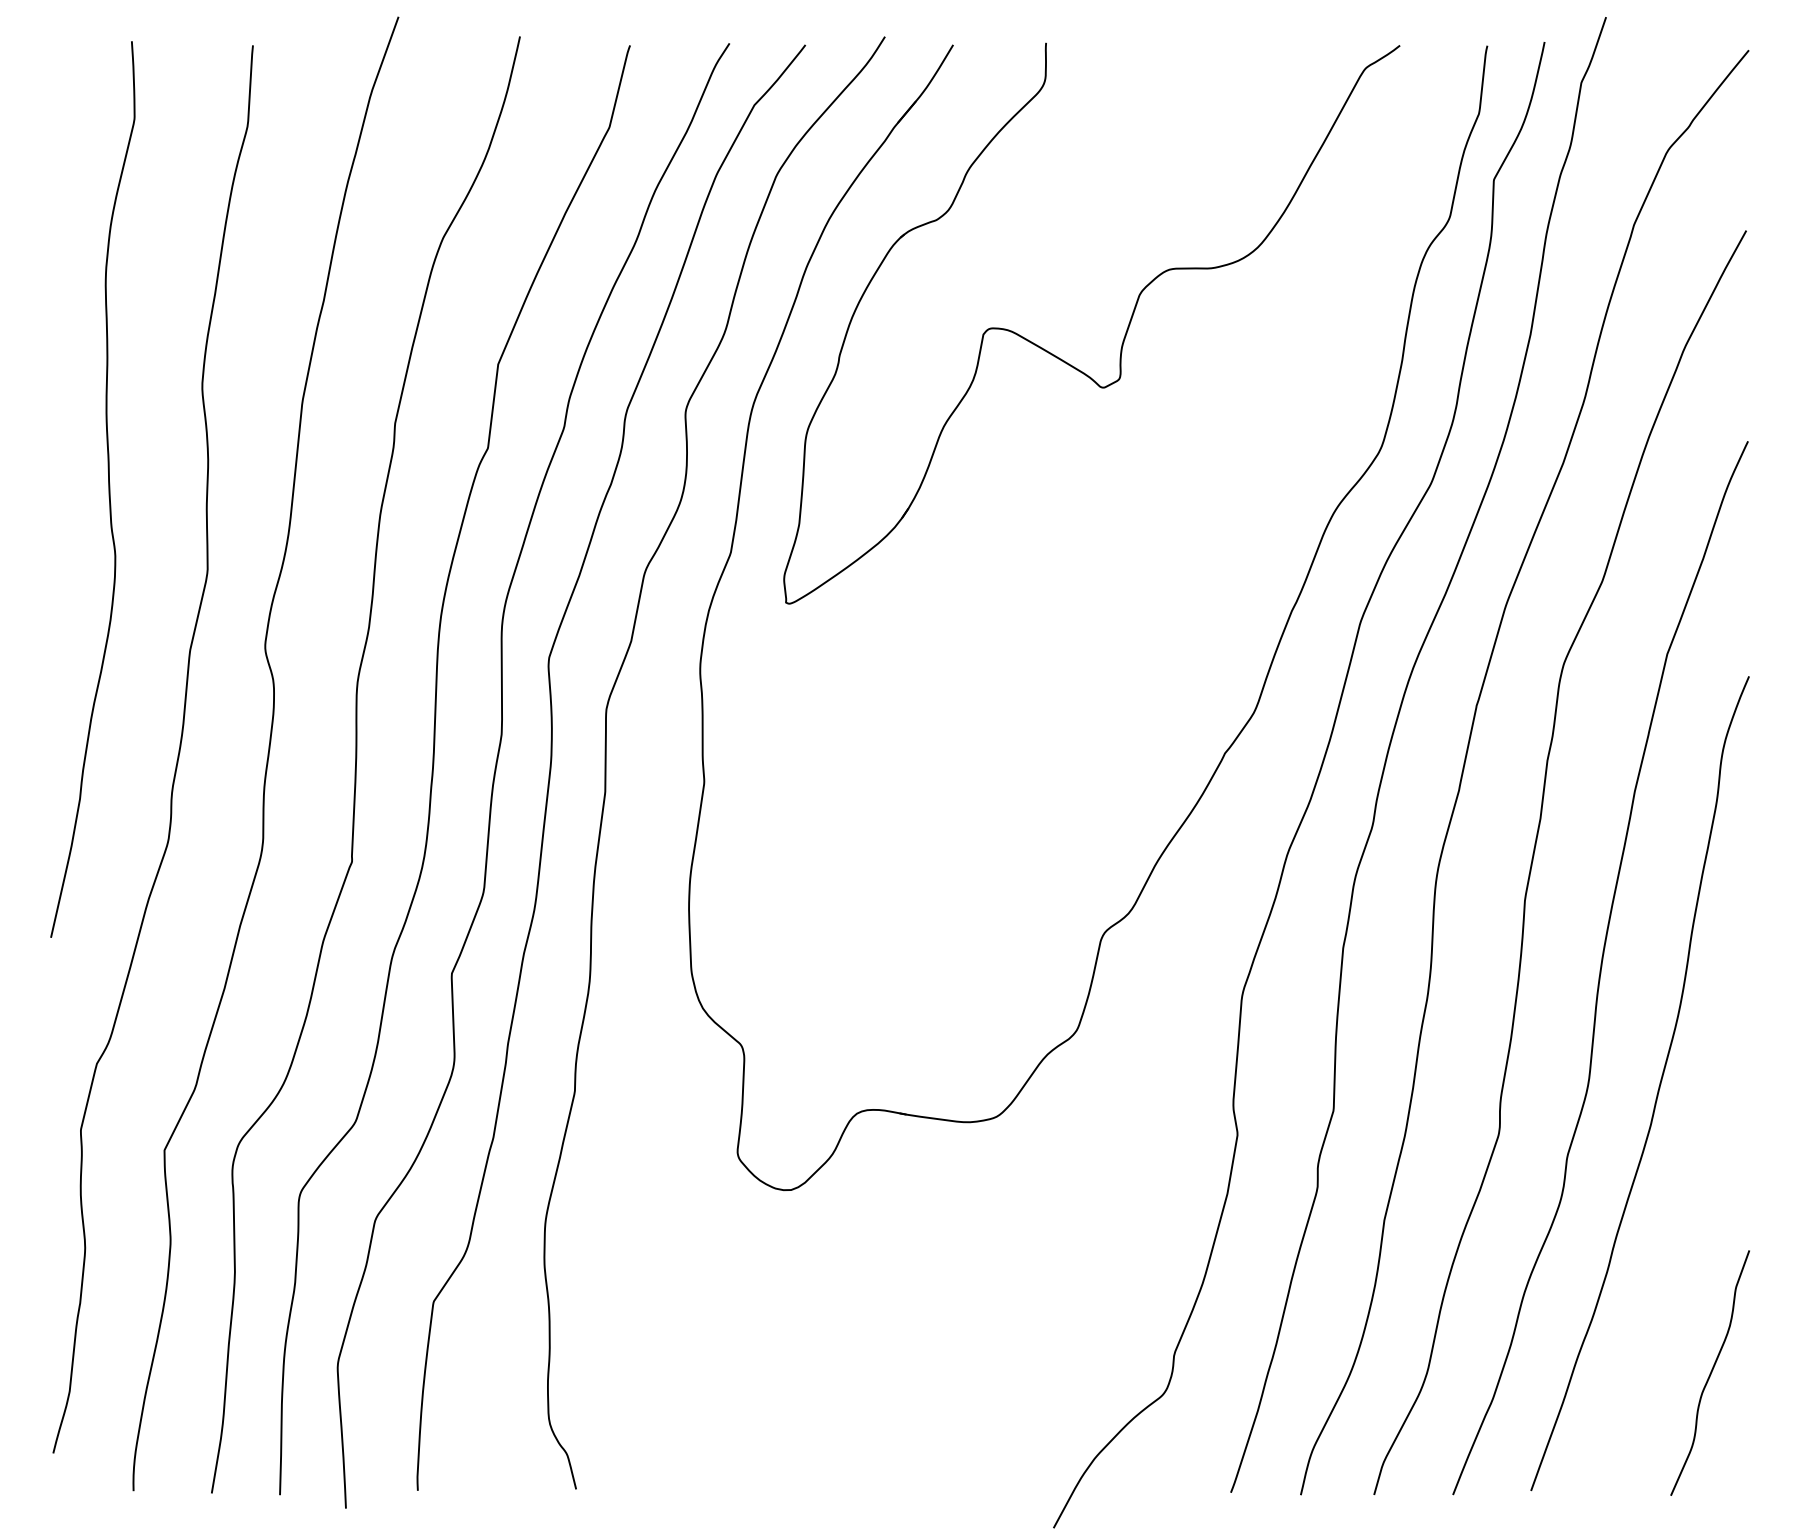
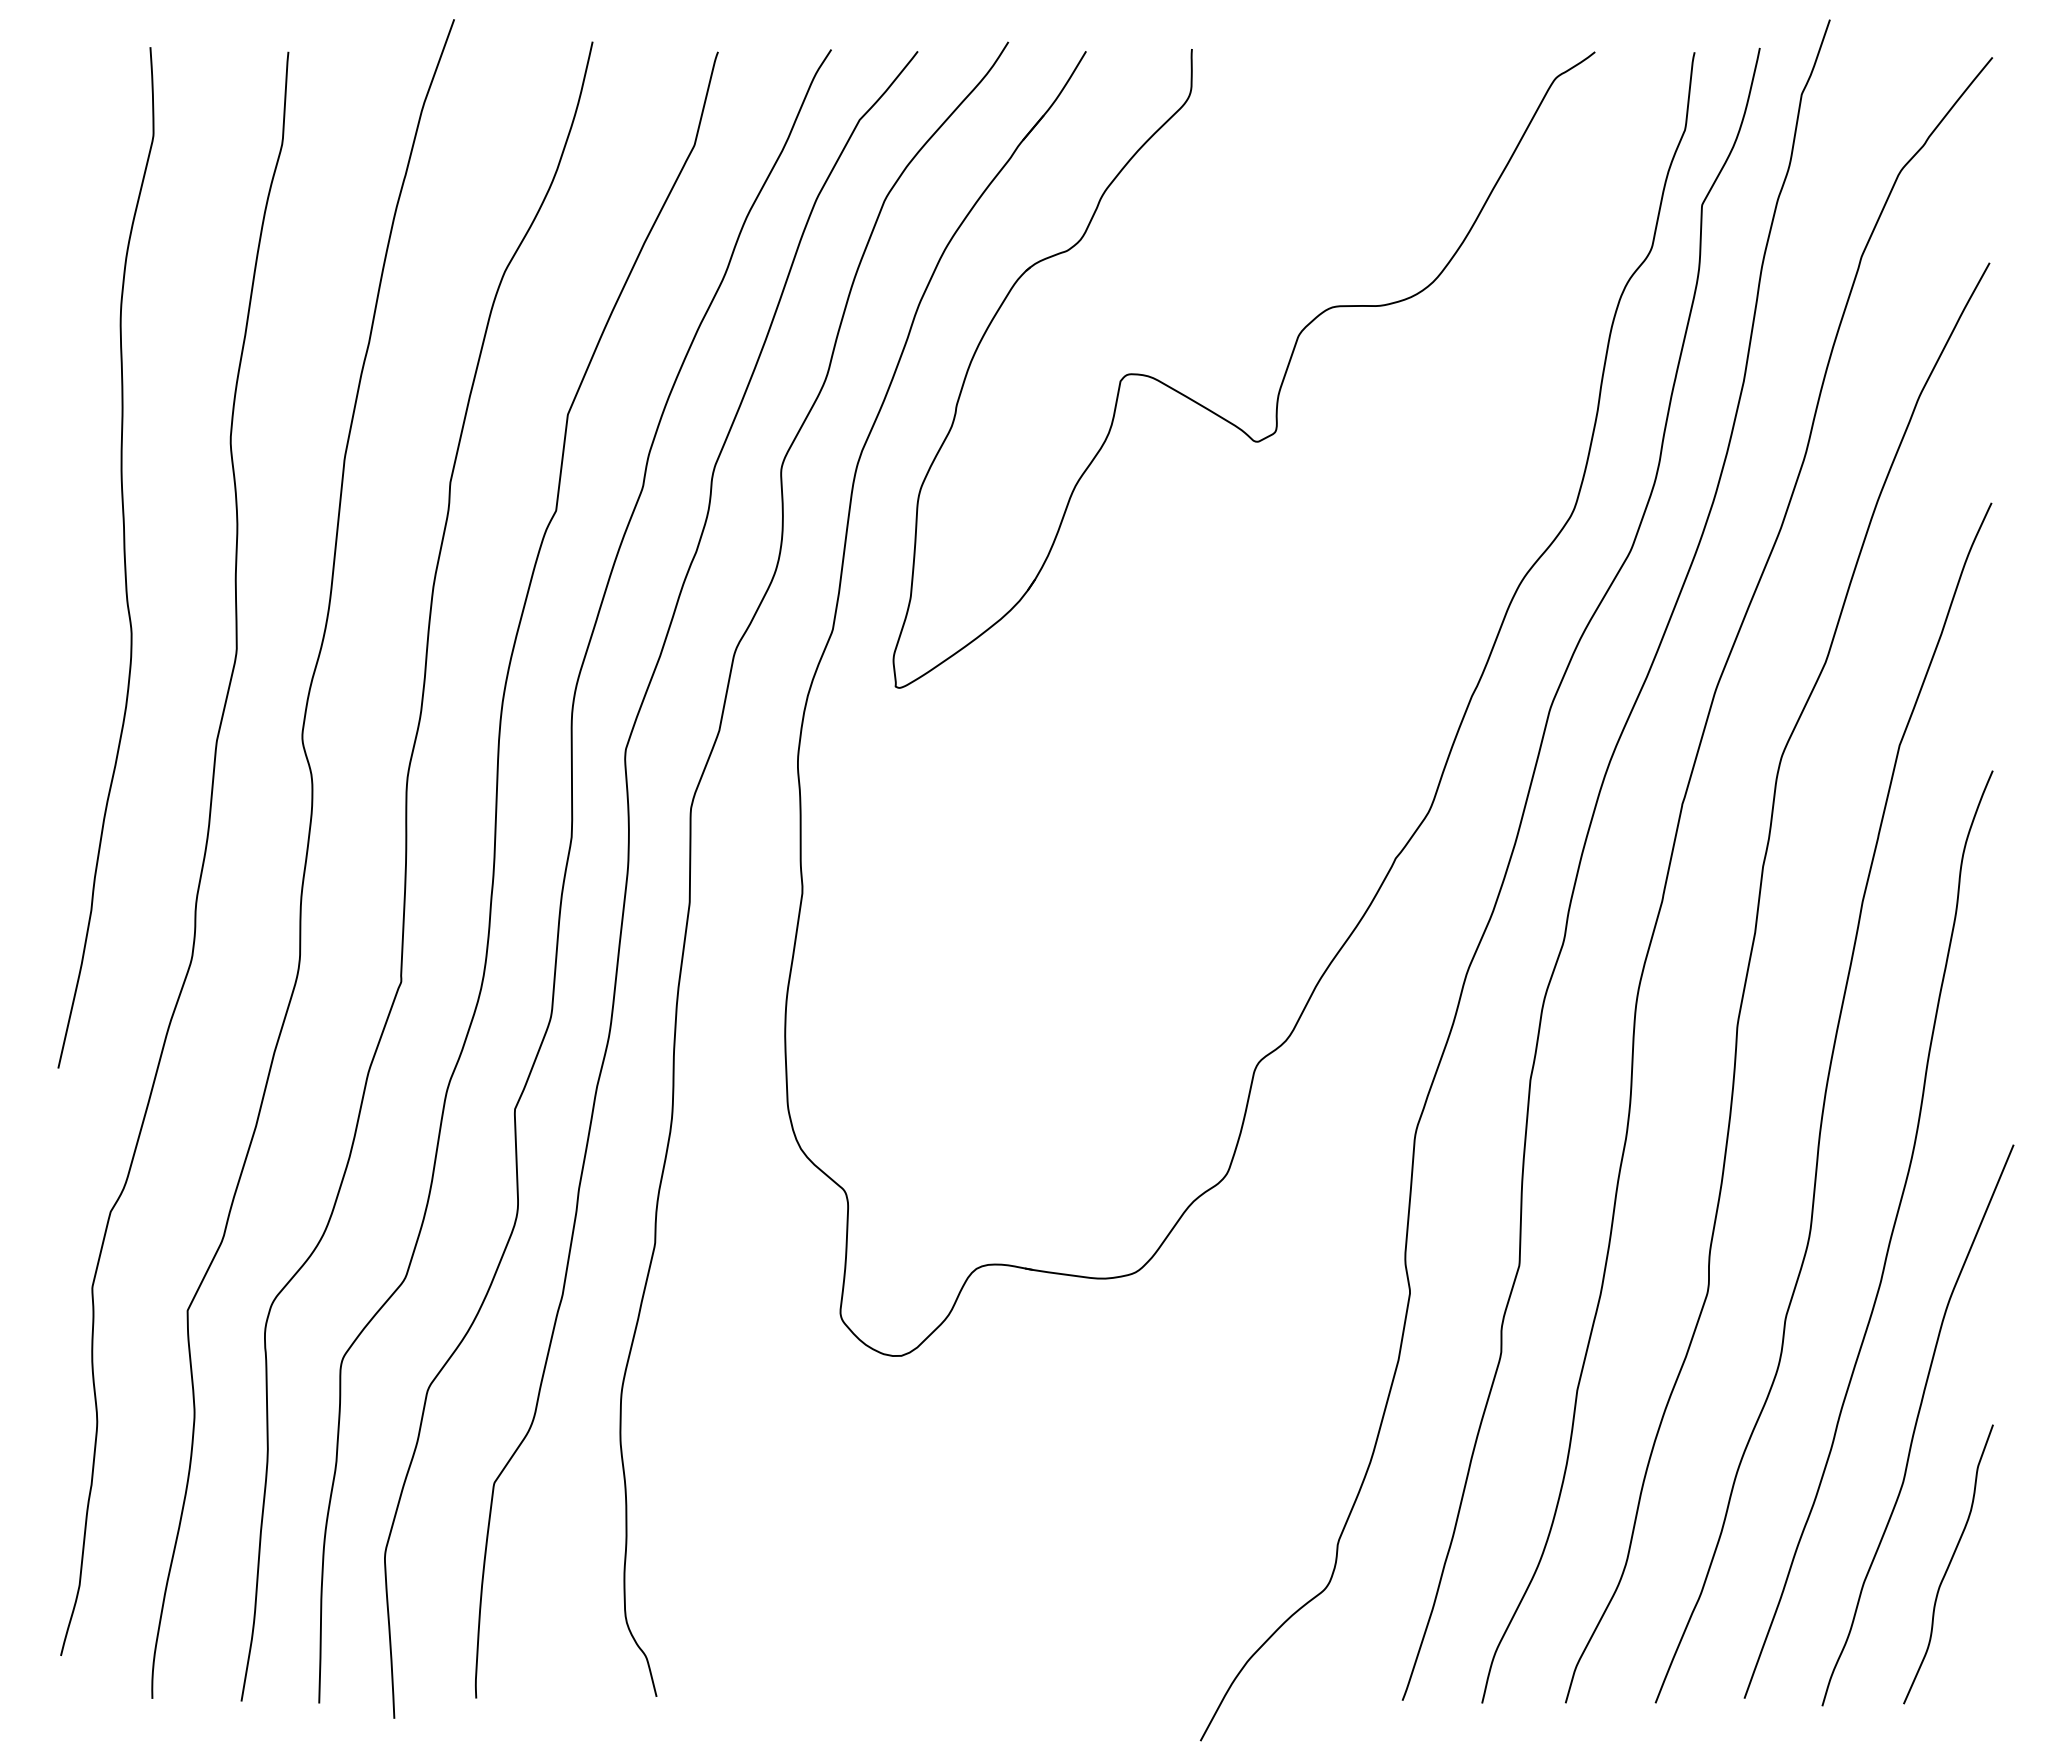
curve: (1682, 1251) -> (1916, 1425), added

